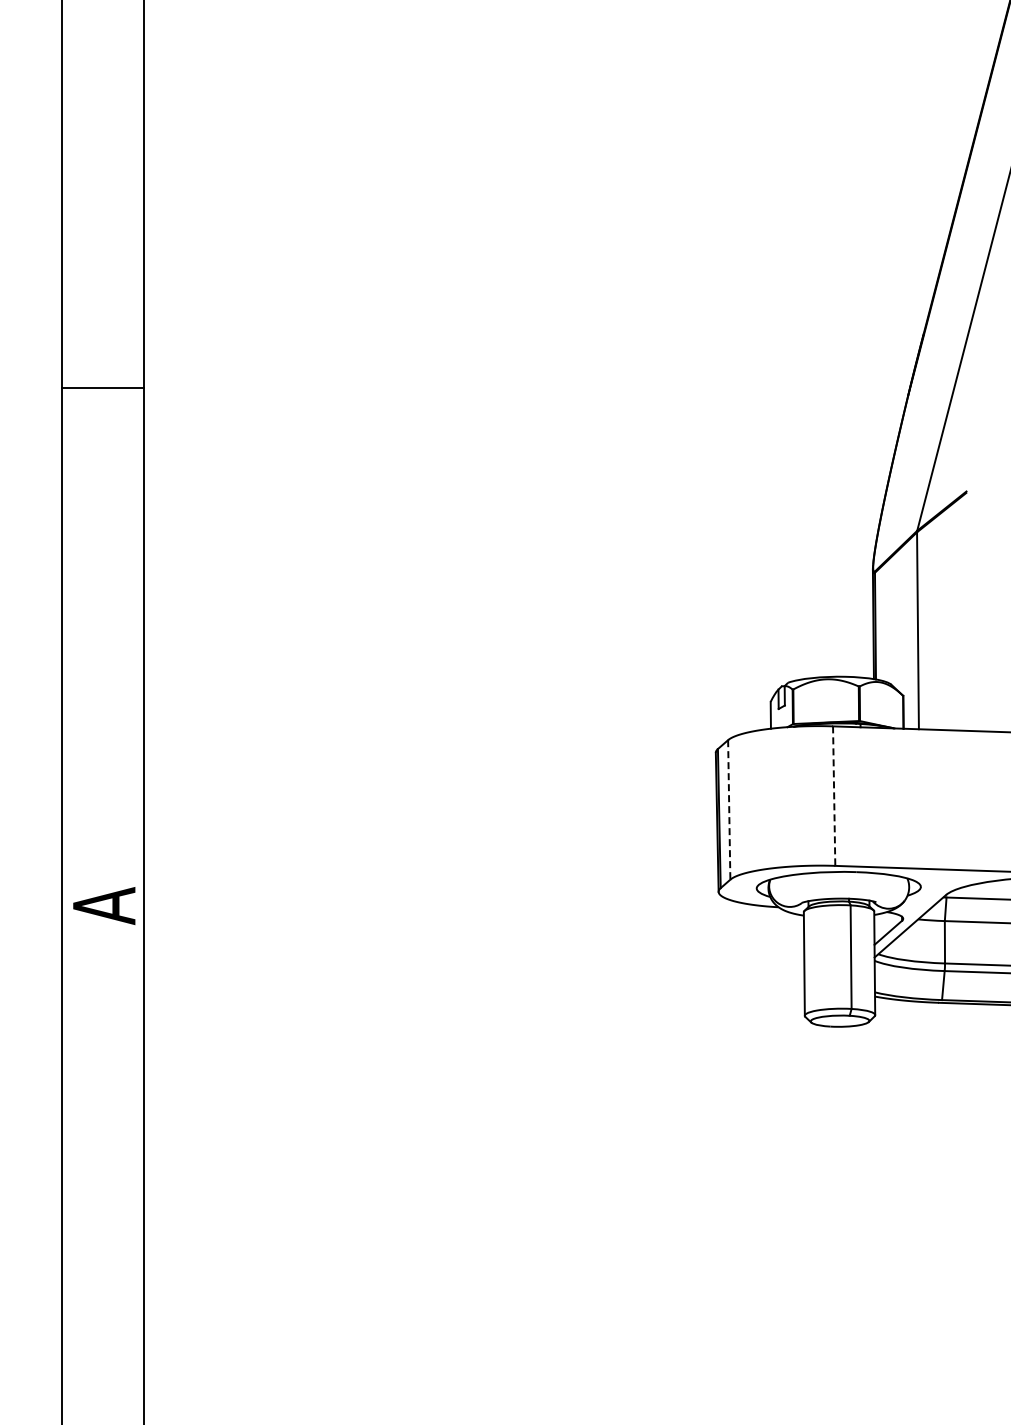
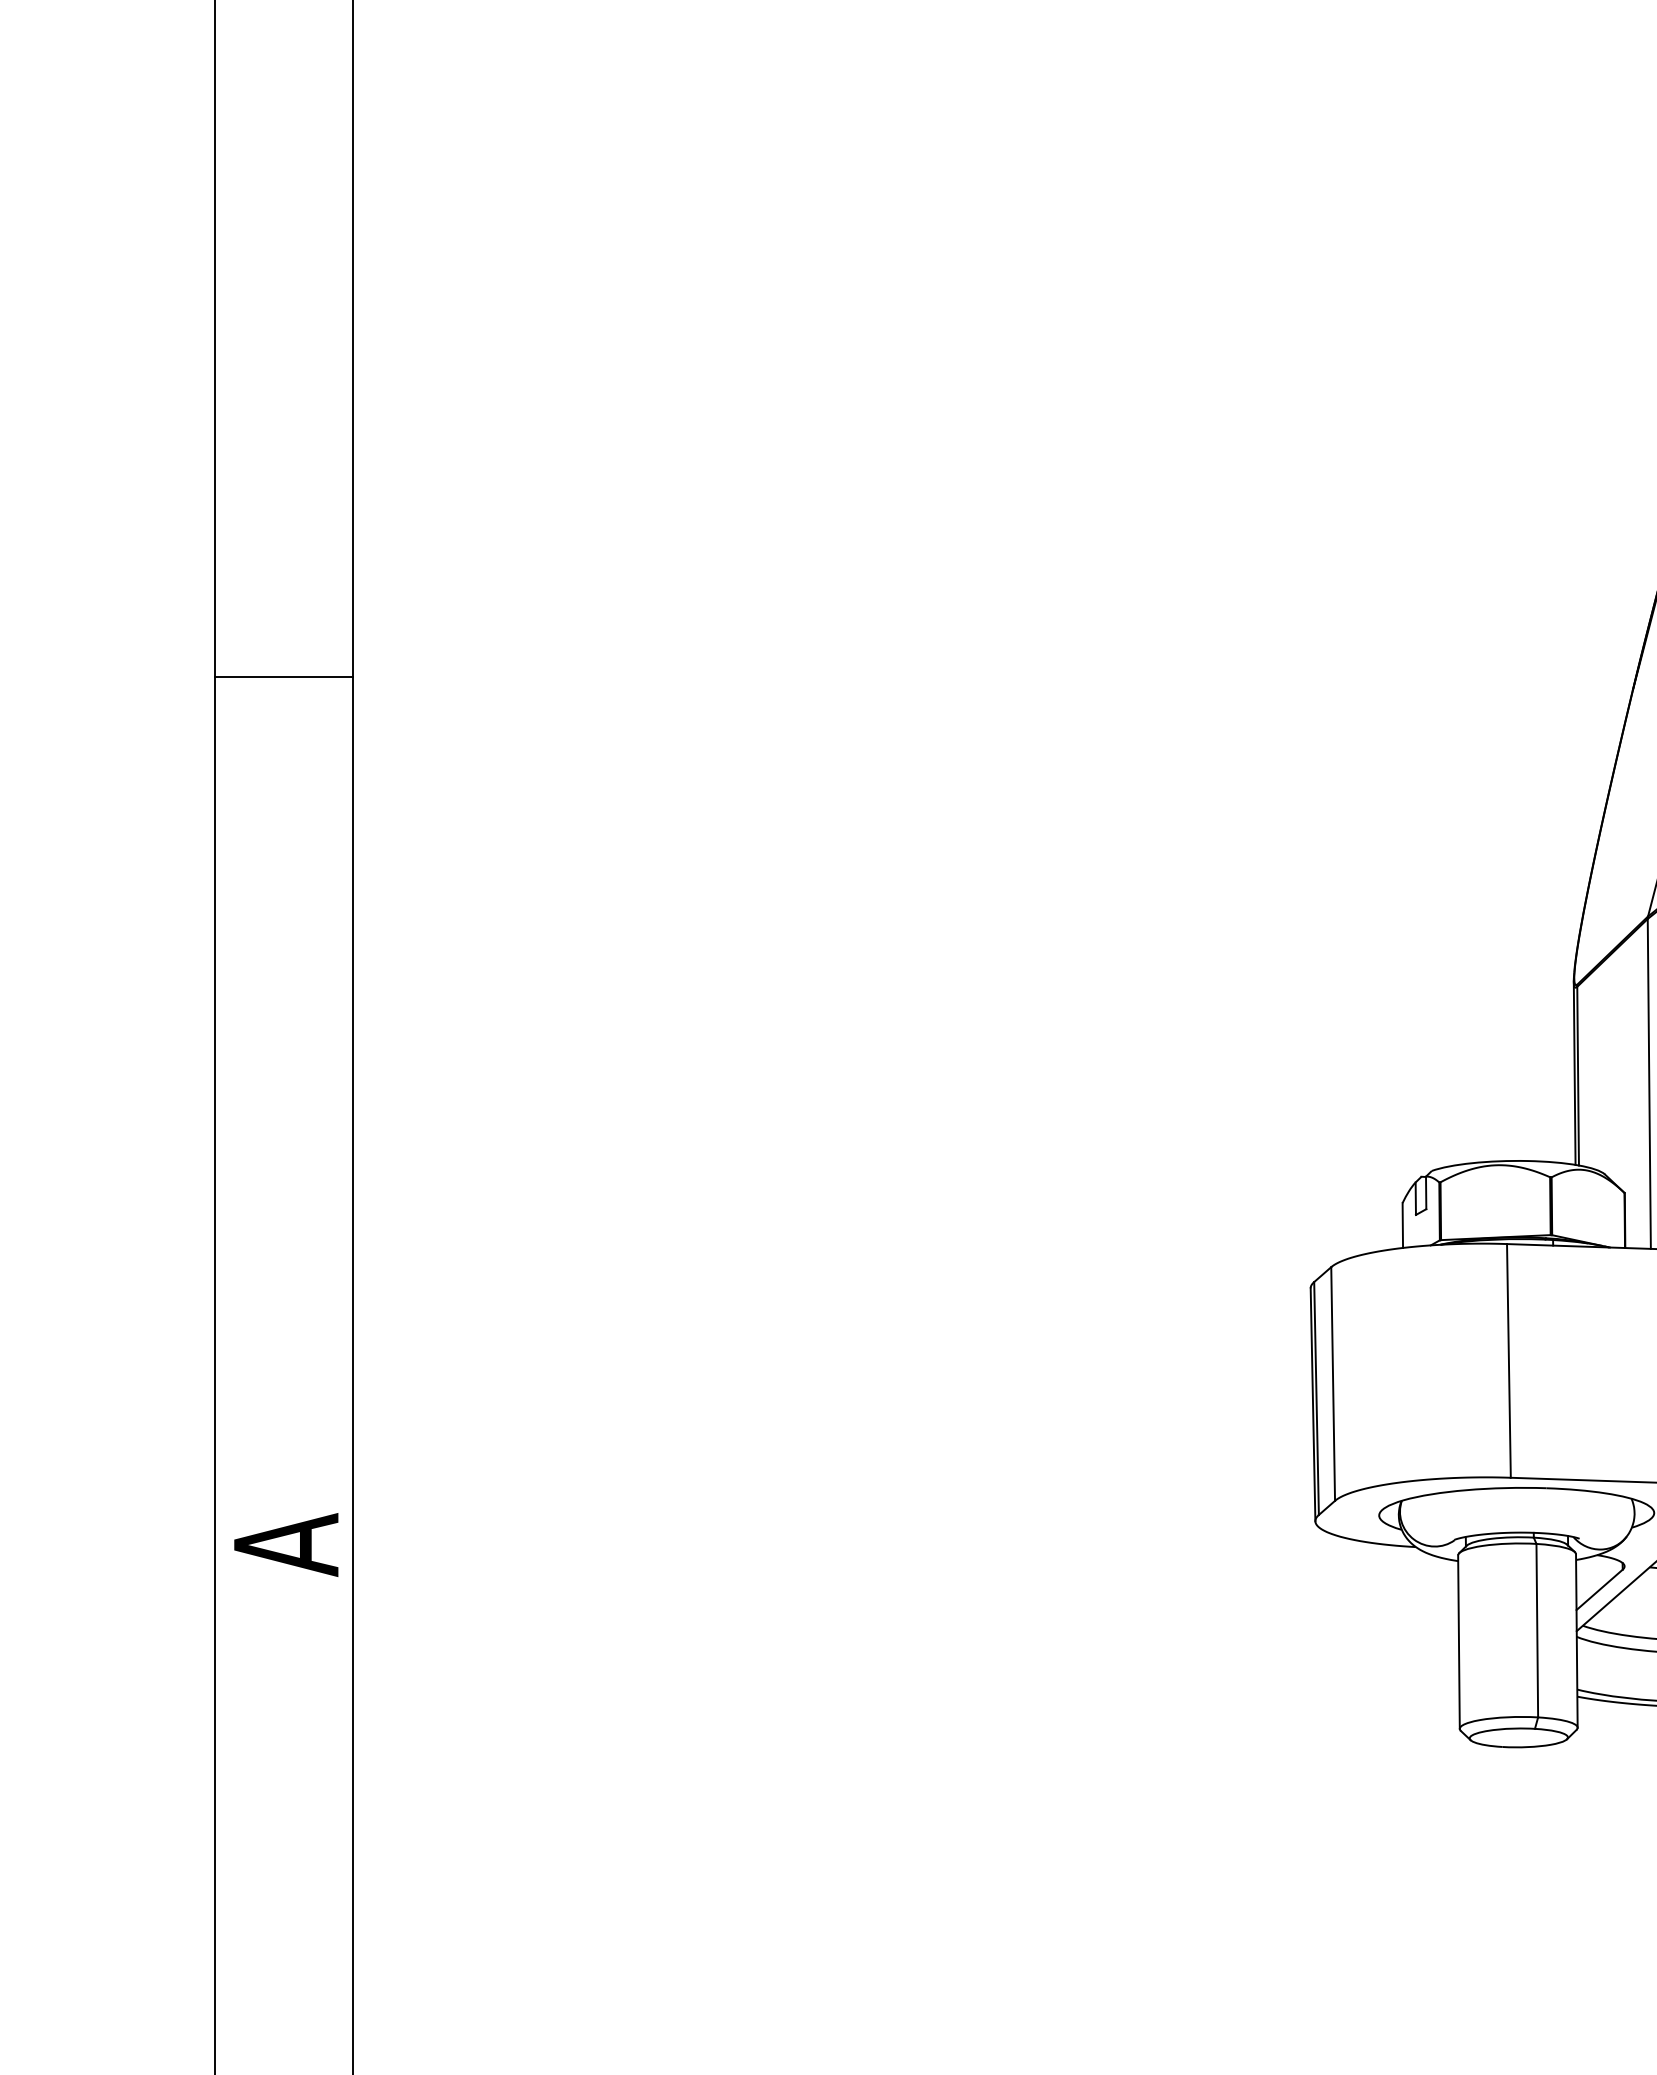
line: (834, 796) -> (1509, 1361), dashed -> solid
line: (729, 809) -> (1333, 1383), dashed -> solid

